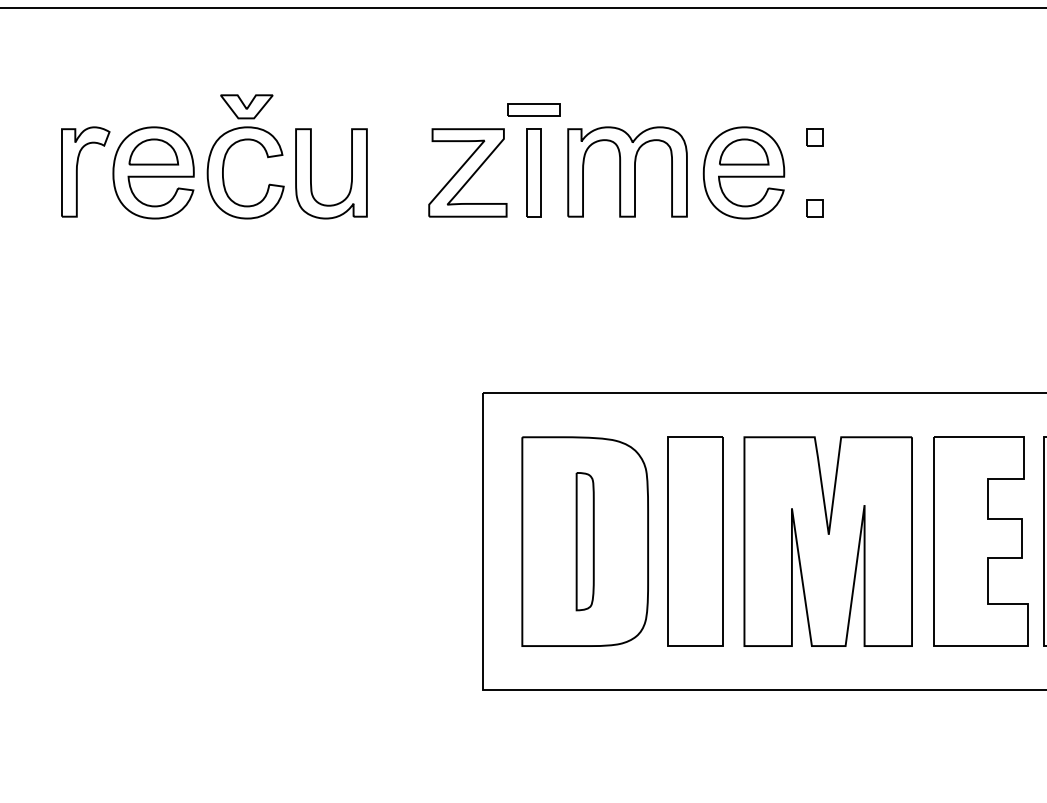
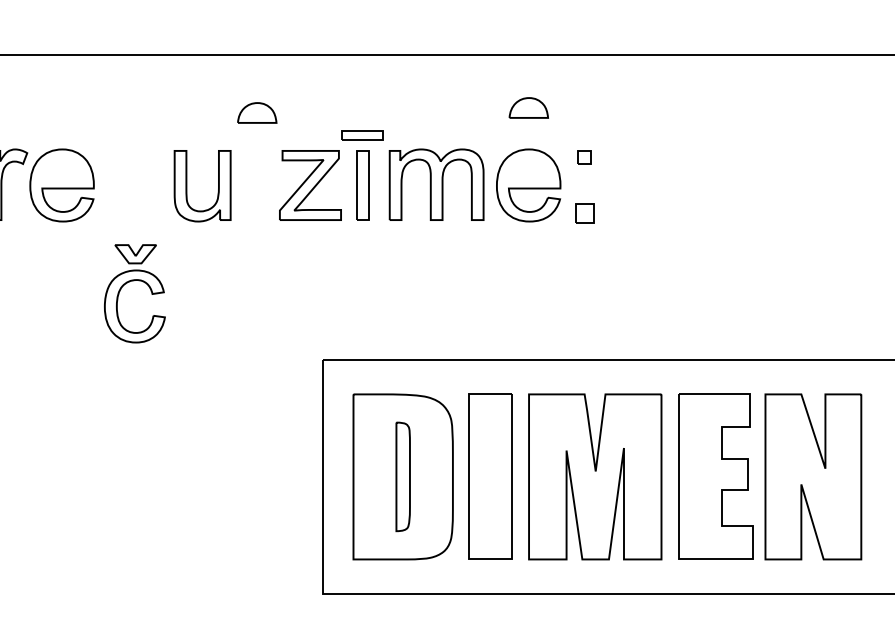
part: (245, 141) -> (134, 281), moved
part: (154, 151) -> (257, 112), moved
part: (743, 151) -> (528, 107), moved
part: (814, 208) -> (584, 213), size x1.4

